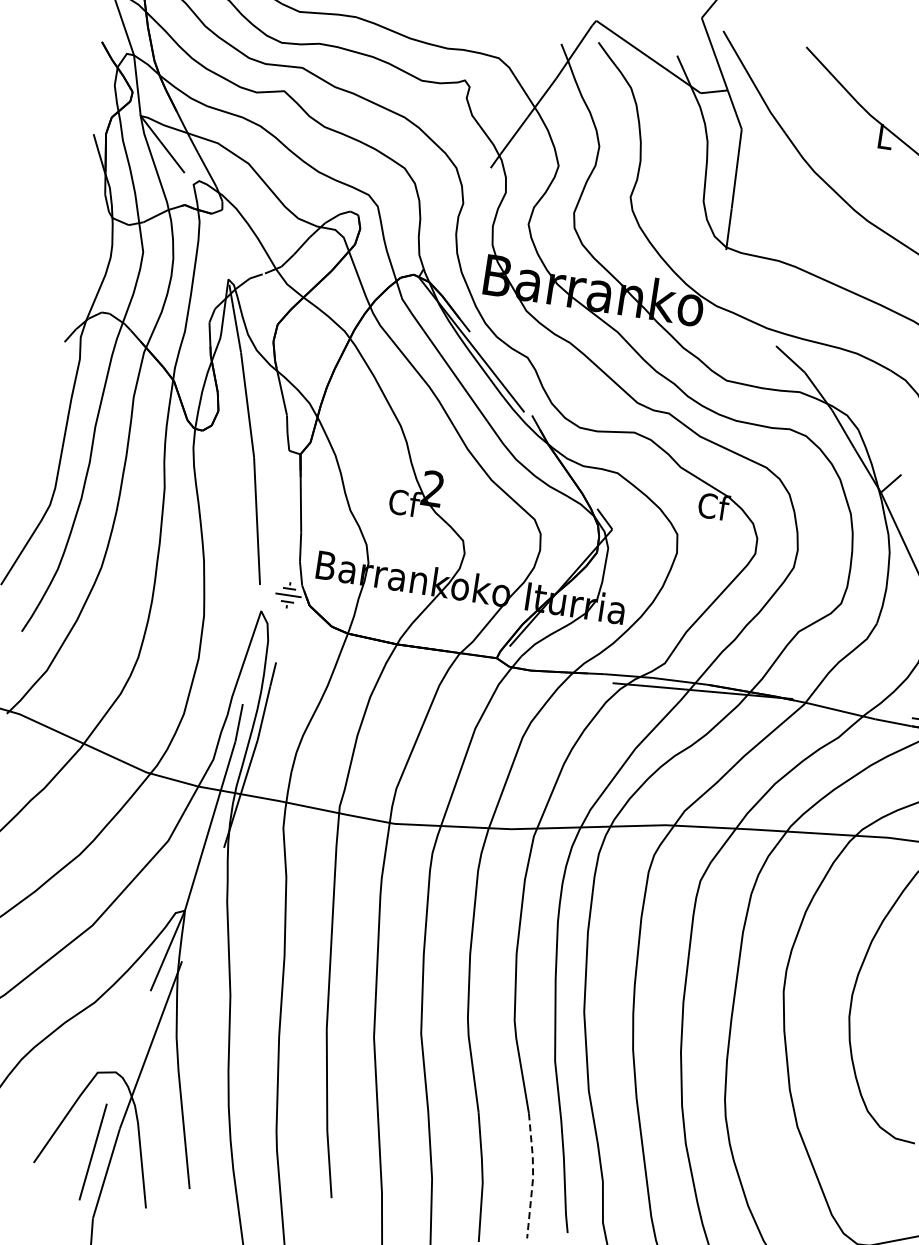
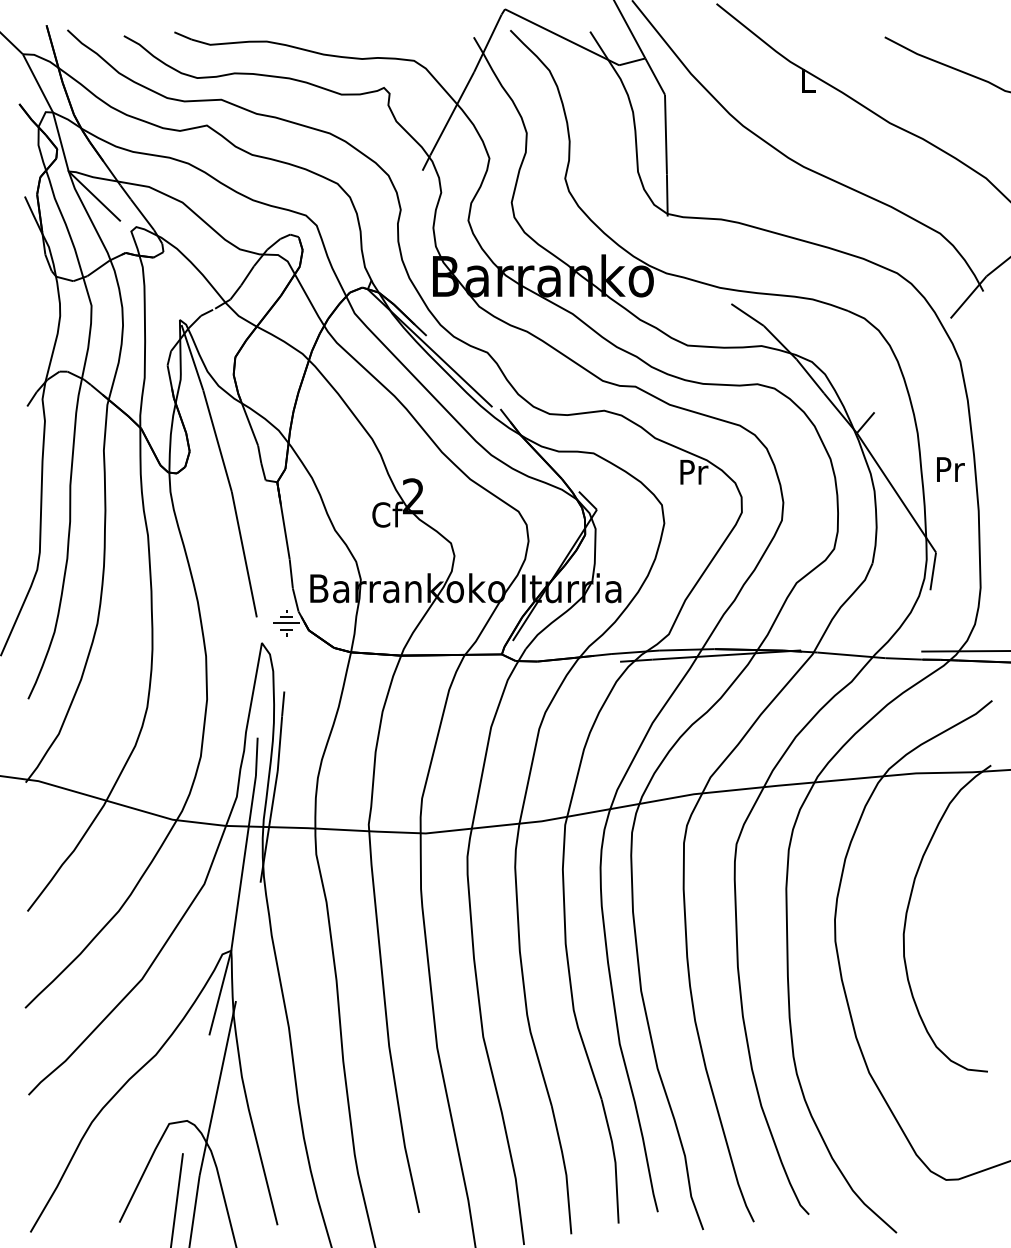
text: (713, 506) -> (693, 471), Cf -> Pr
line: (533, 1175) -> (615, 1160), dashed -> solid

